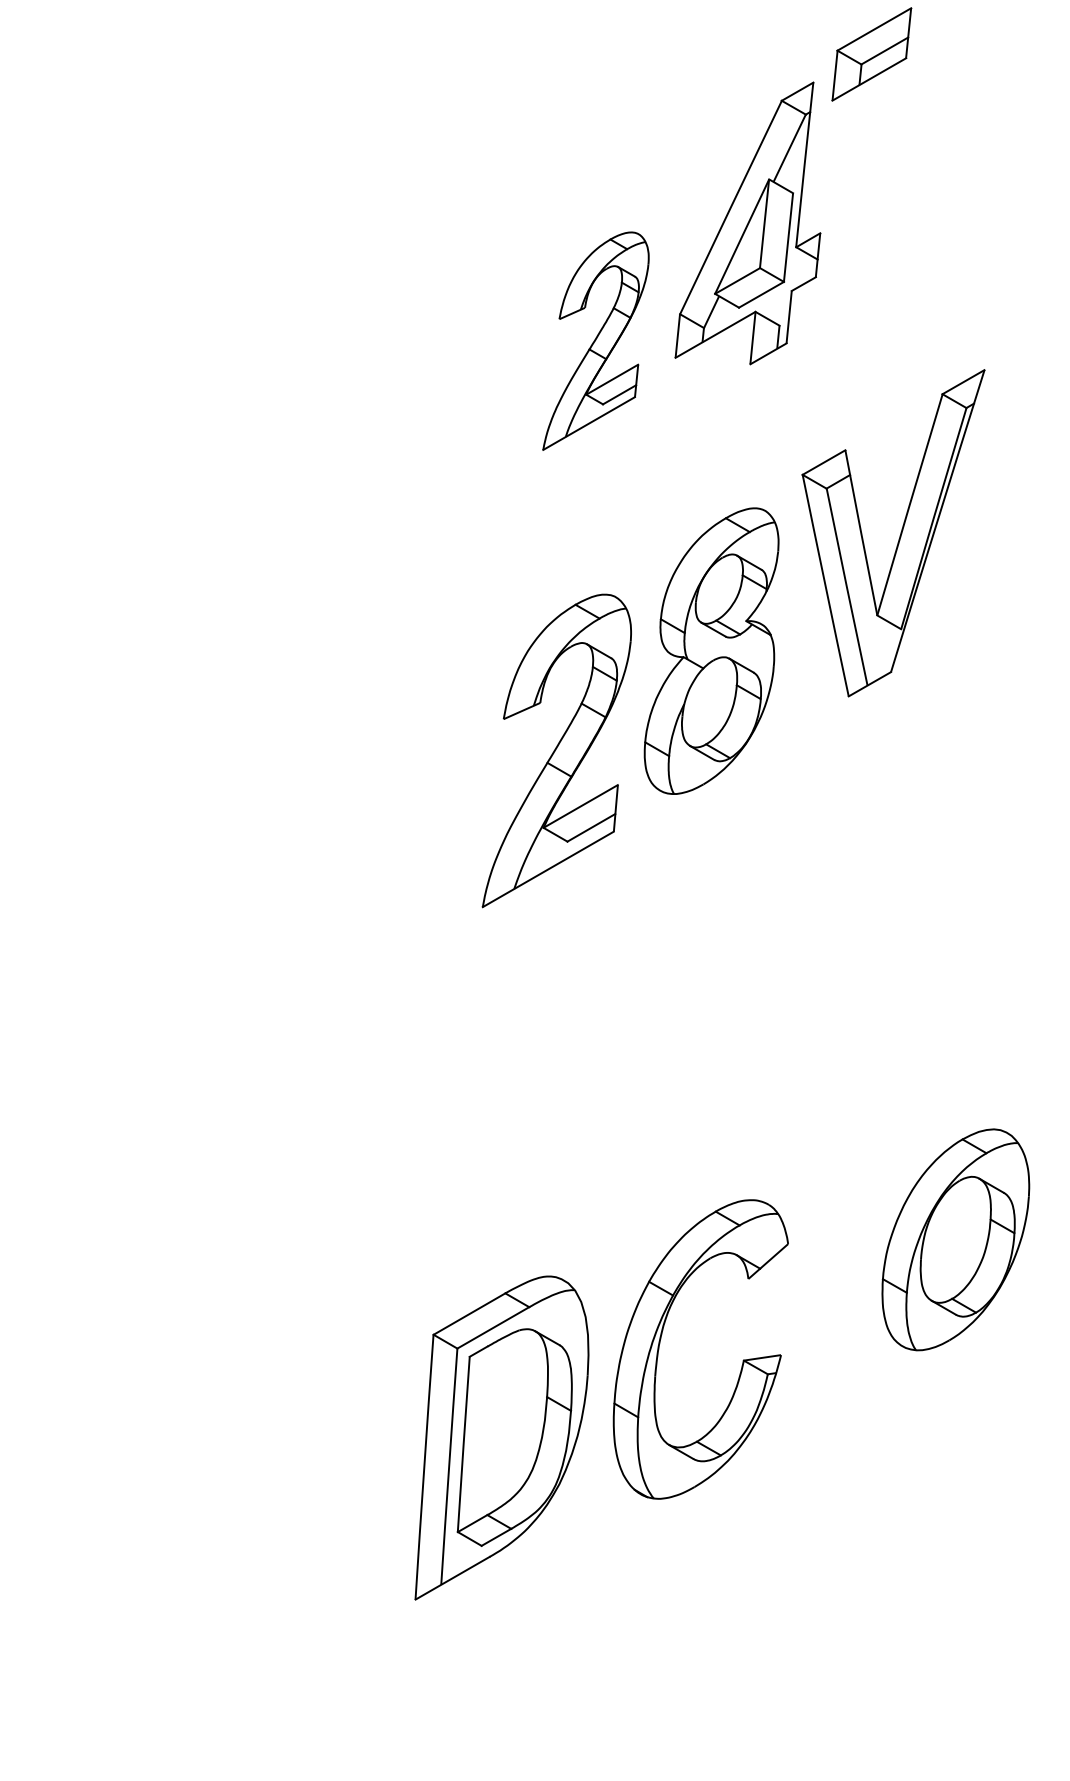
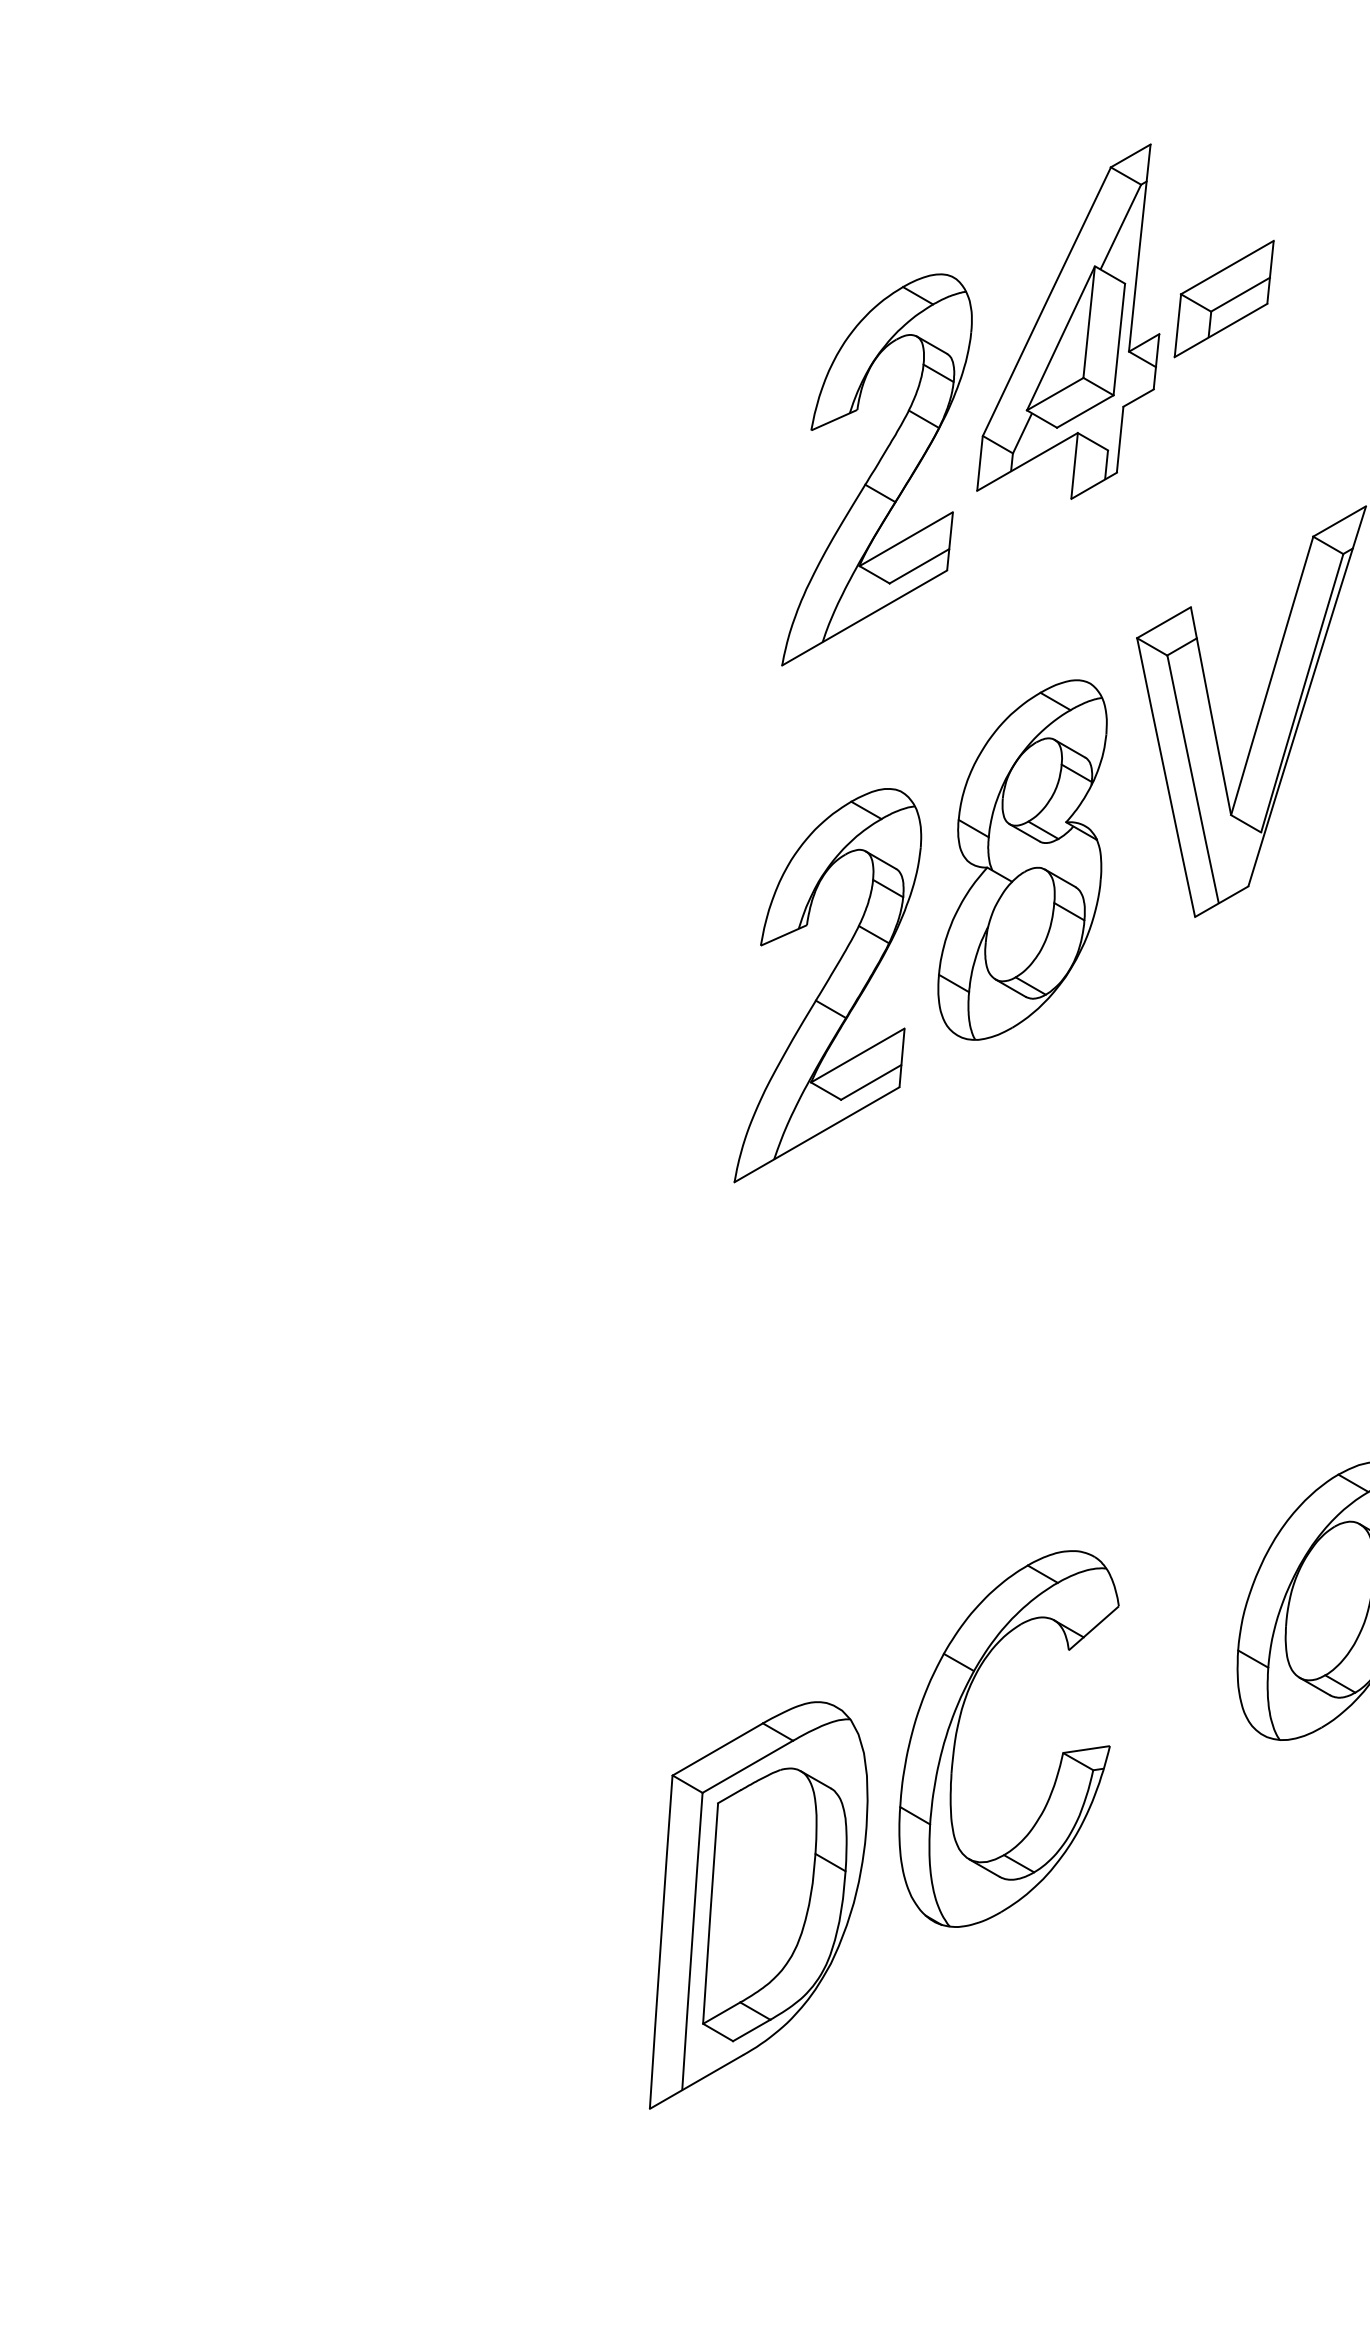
part: (871, 54) -> (1223, 299), moved
part: (595, 340) -> (876, 469), size x1.43
part: (501, 1438) -> (758, 1905), moved

